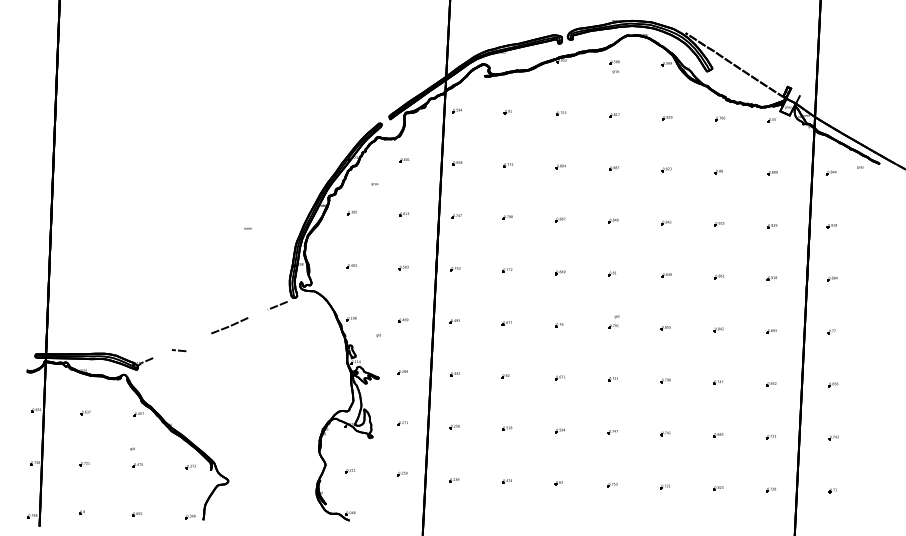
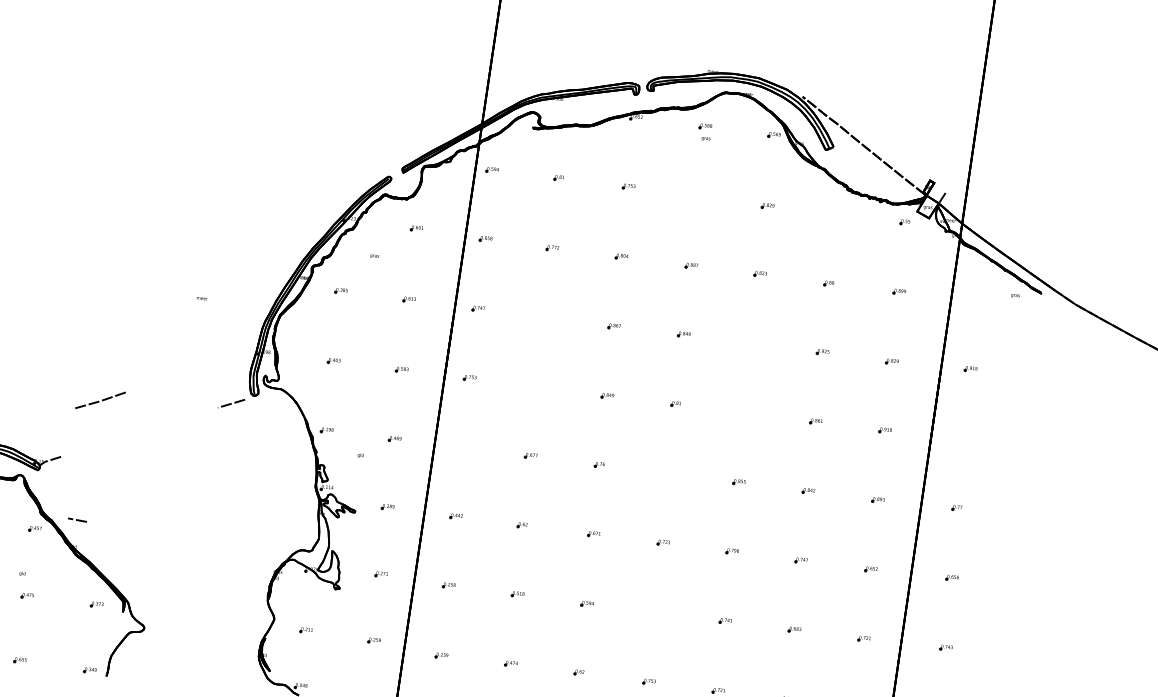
part: (614, 115) -> (698, 196), removed
part: (720, 118) -> (837, 213), removed
part: (831, 172) -> (976, 298), removed
part: (507, 217) -> (544, 316), removed
part: (666, 222) -> (753, 343), removed
part: (507, 270) -> (538, 386), removed
part: (666, 275) -> (746, 413), removed
part: (832, 278) -> (964, 438), removed
part: (454, 321) -> (462, 446), removed
part: (613, 321) -> (671, 466), removed
line: (230, 325) -> (101, 400), moved
line: (178, 350) -> (76, 519), moved
part: (612, 432) -> (655, 612), removed

